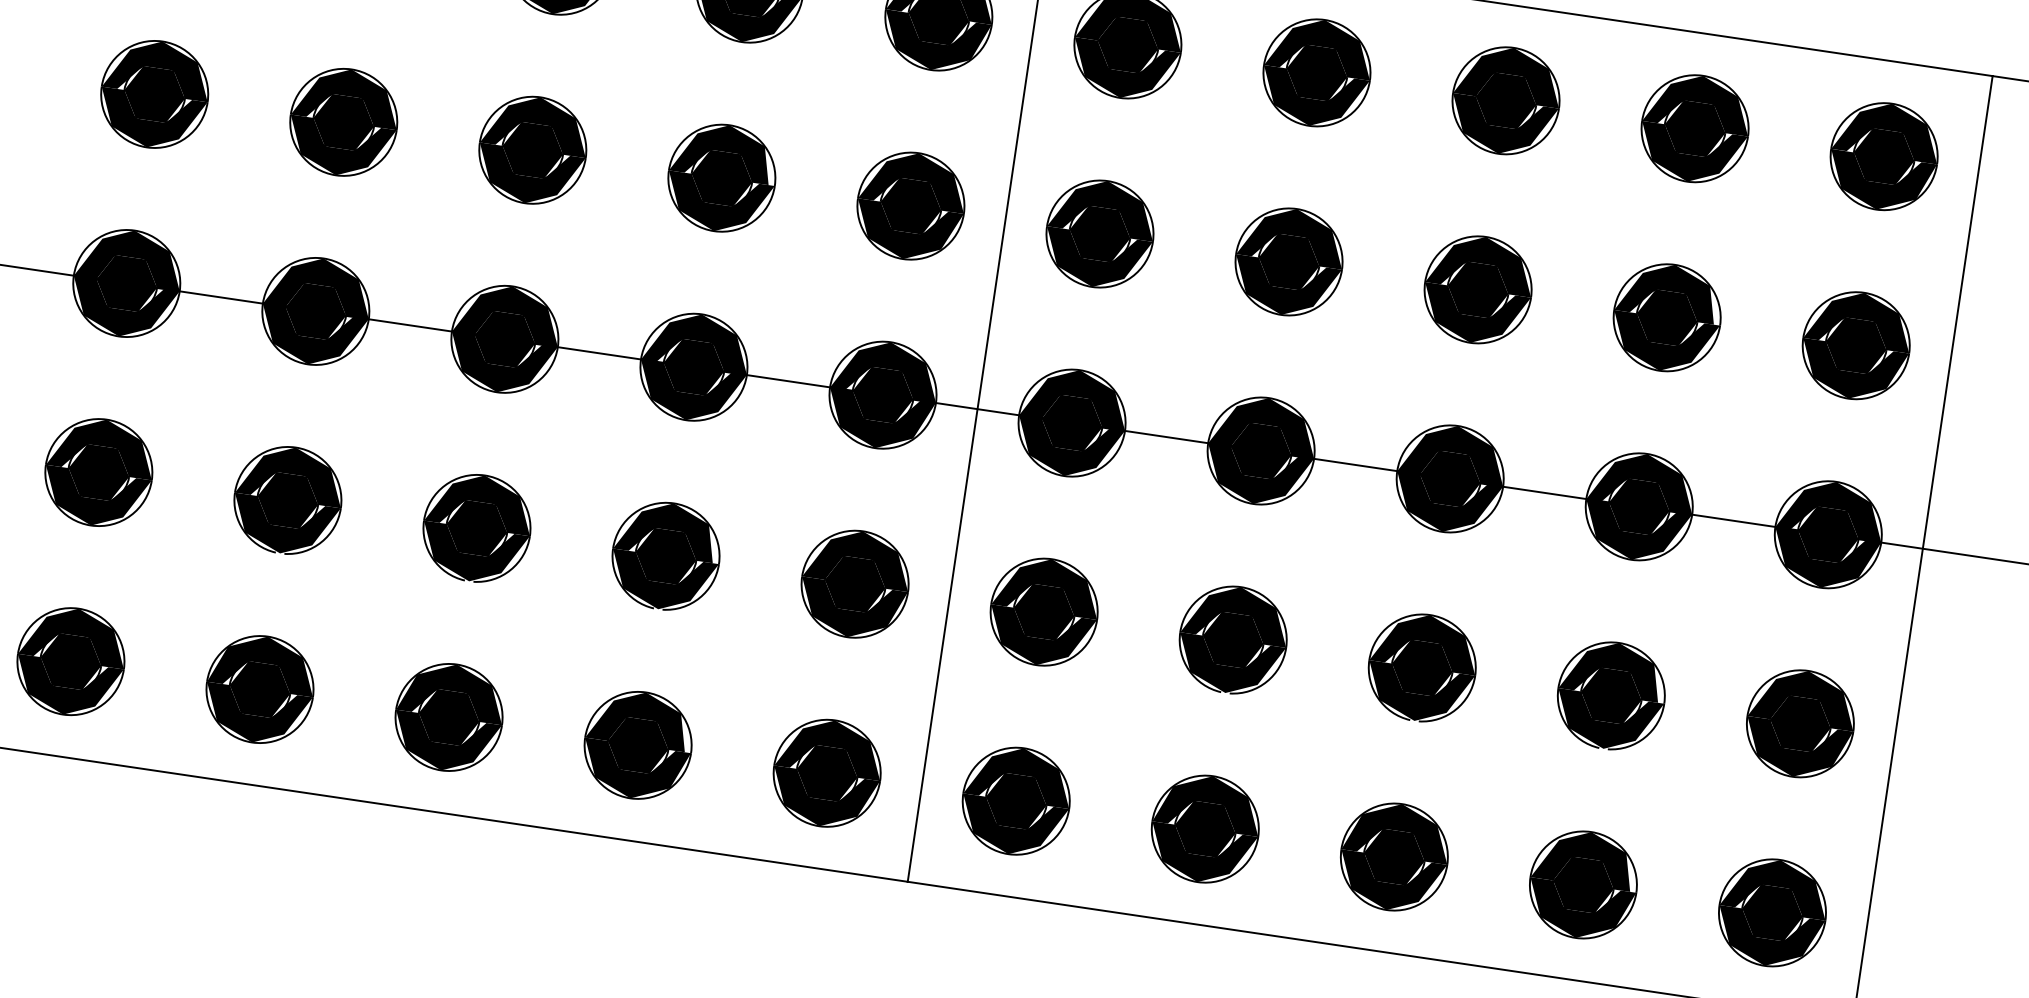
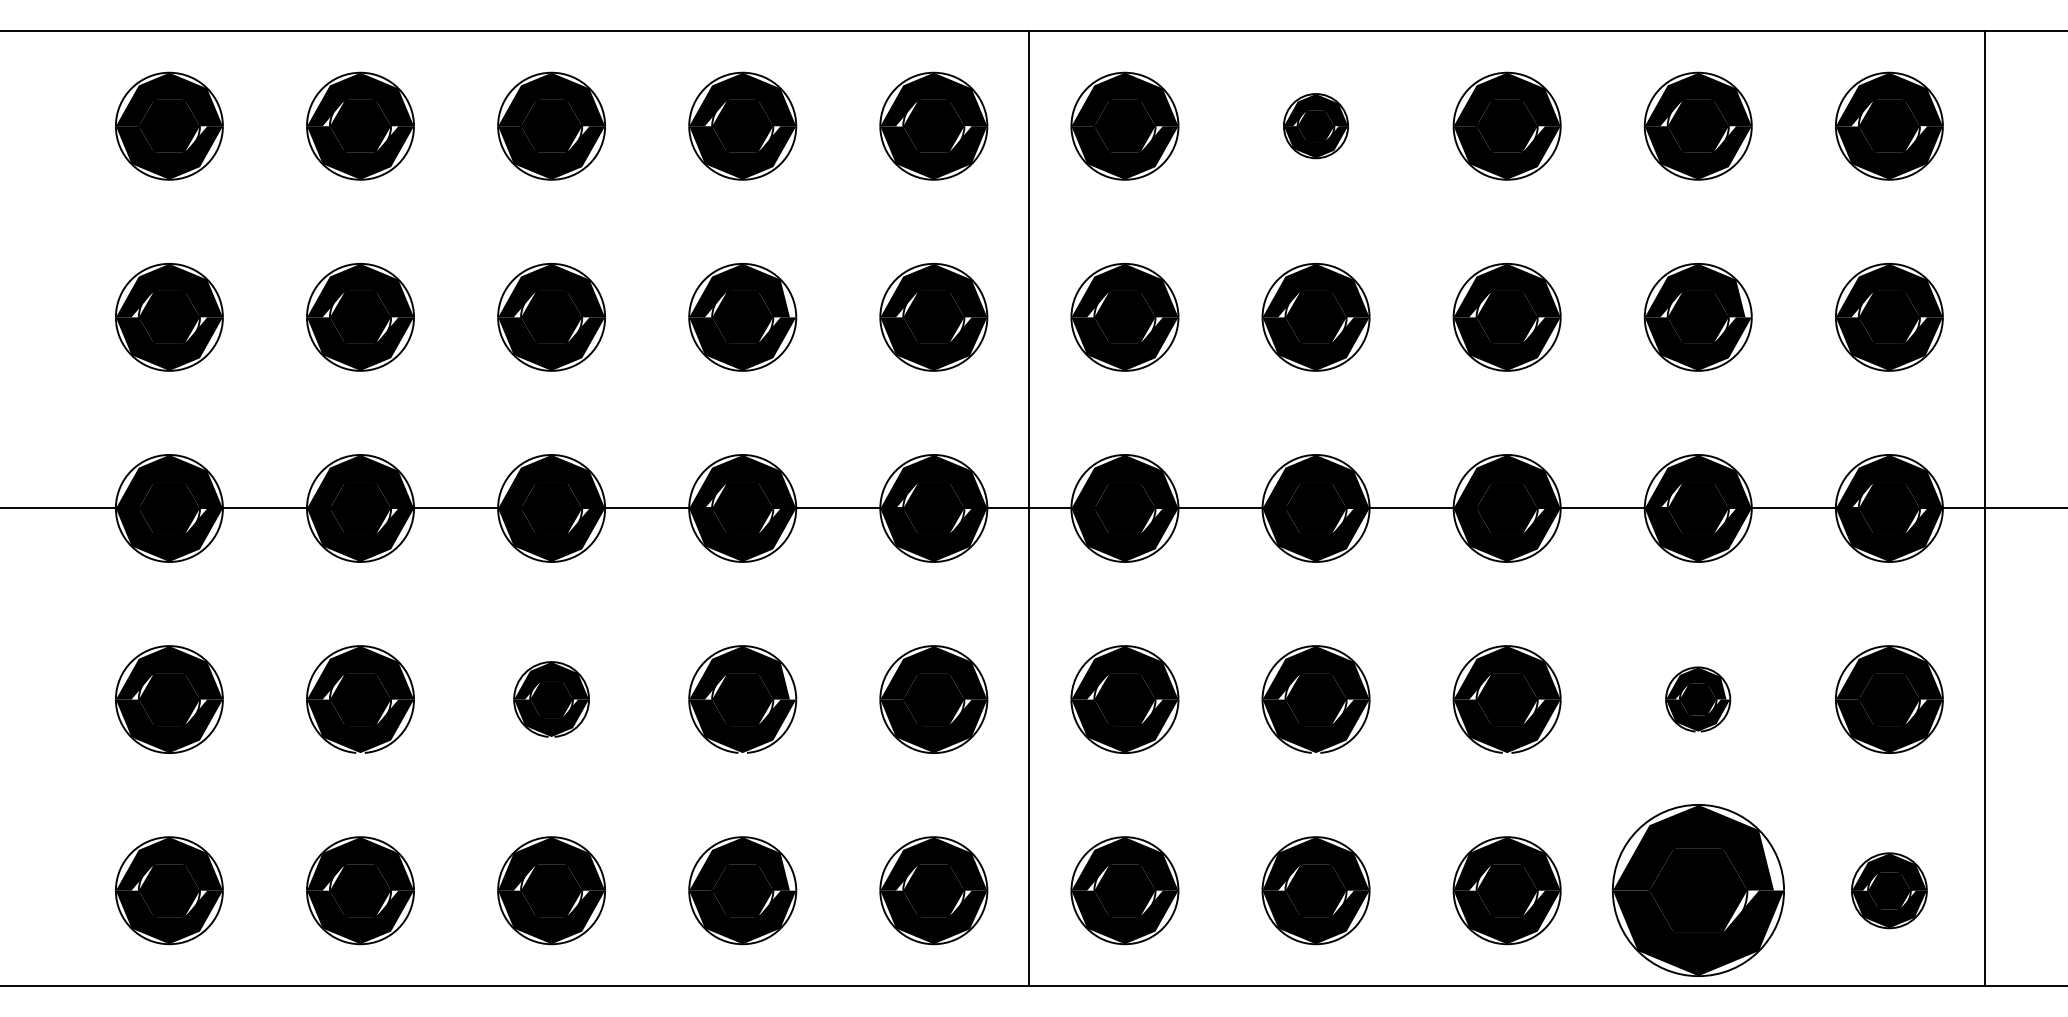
part: (1316, 72) -> (1315, 125), size x0.6
part: (476, 528) -> (551, 699), size x0.7
part: (1610, 695) -> (1697, 699), size x0.6
part: (1582, 884) -> (1697, 890), size x1.6
part: (1772, 912) -> (1889, 890), size x0.7

